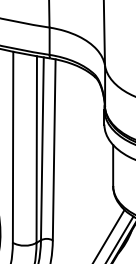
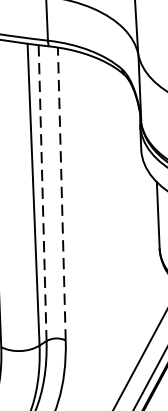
line: (42, 149) -> (42, 194), solid -> dashed
line: (54, 149) -> (62, 193), solid -> dashed

